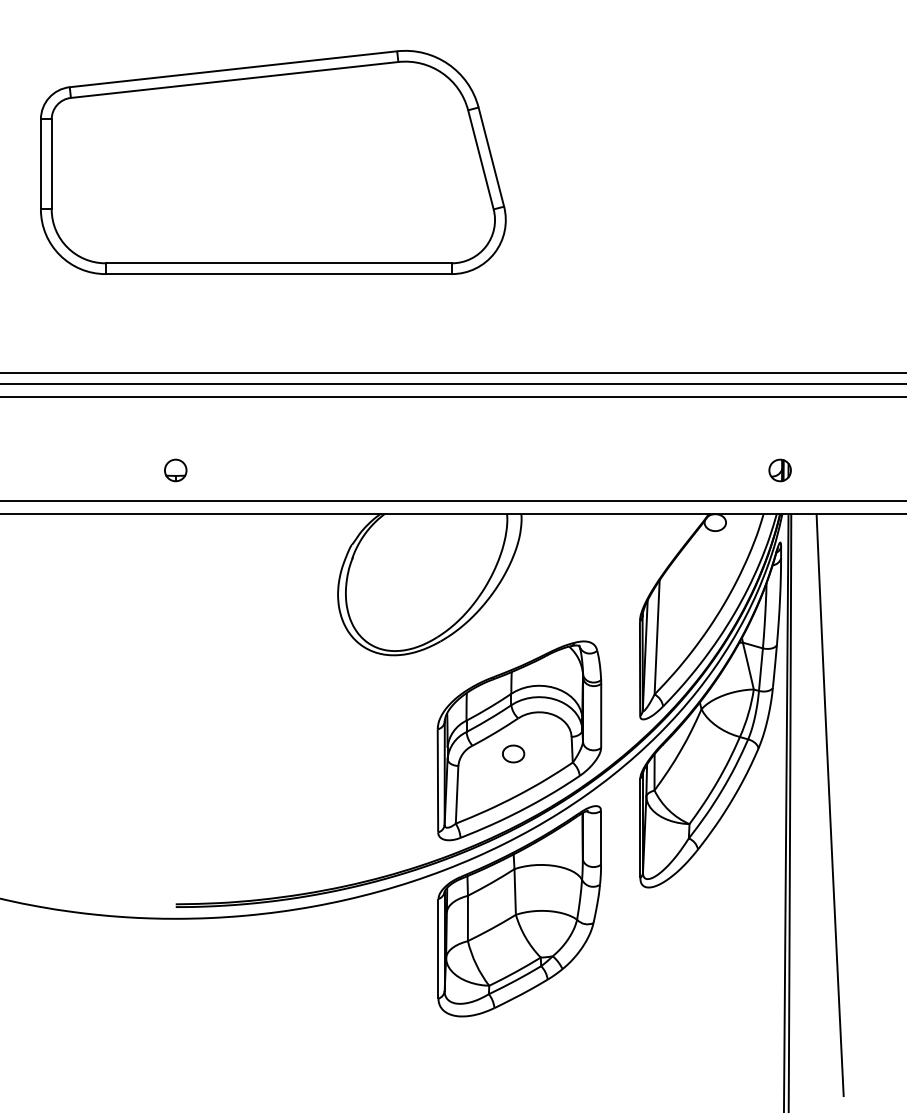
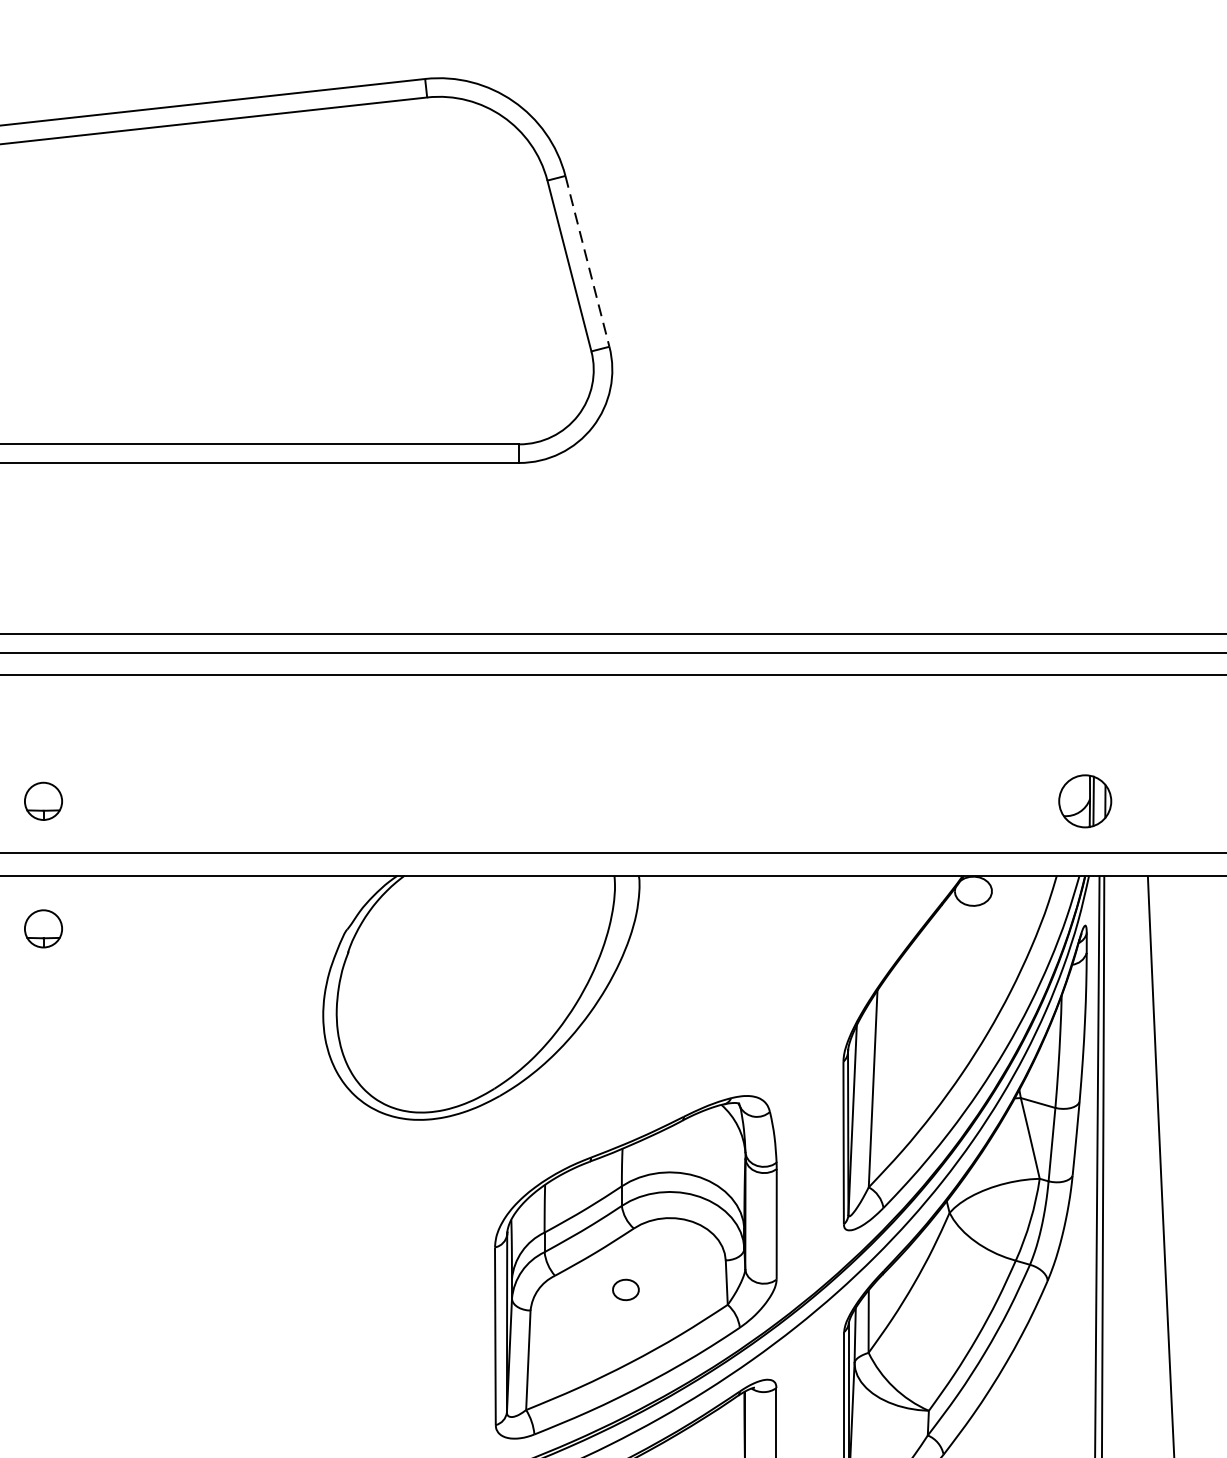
line: (491, 157) -> (587, 262), solid -> dashed
part: (779, 470) -> (1083, 801), size x1.4
part: (175, 544) -> (43, 928), added
part: (513, 753) -> (625, 1289), size x0.7

